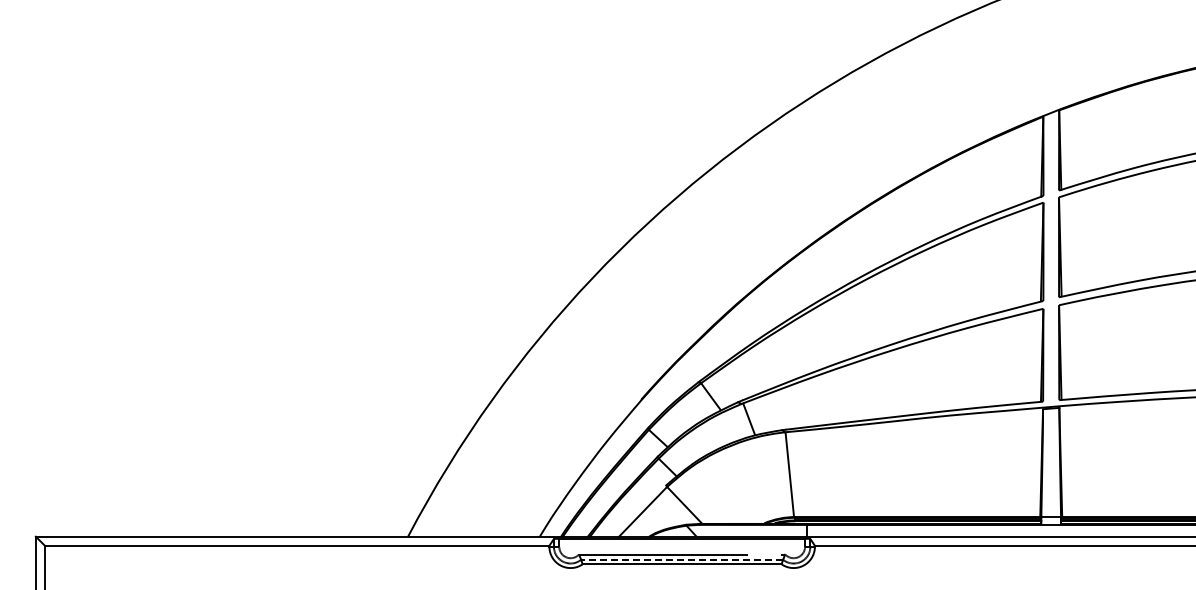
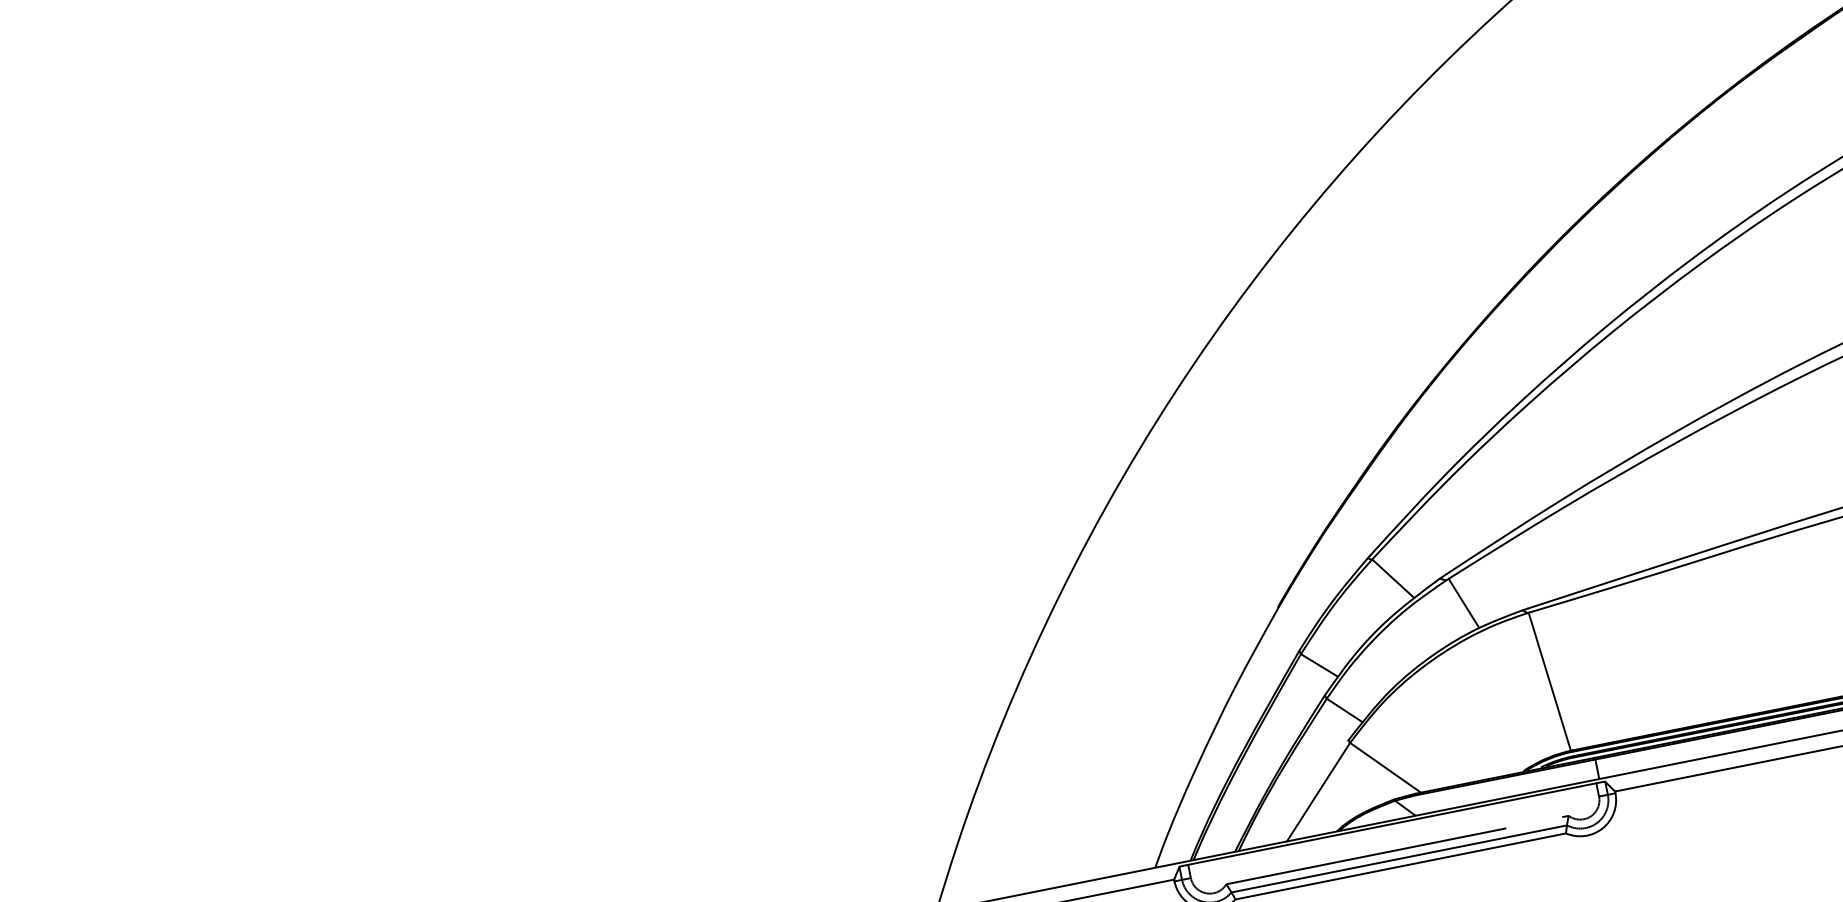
line: (681, 559) -> (1398, 858), dashed -> solid

